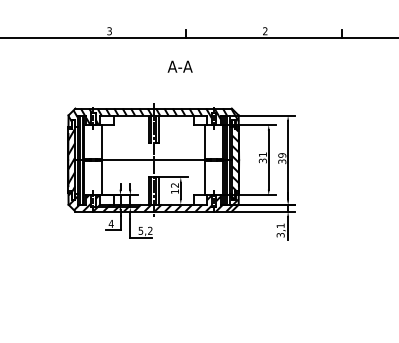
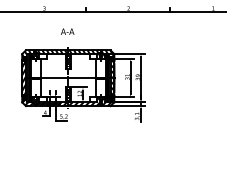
text: (179, 66) -> (67, 31), moved

